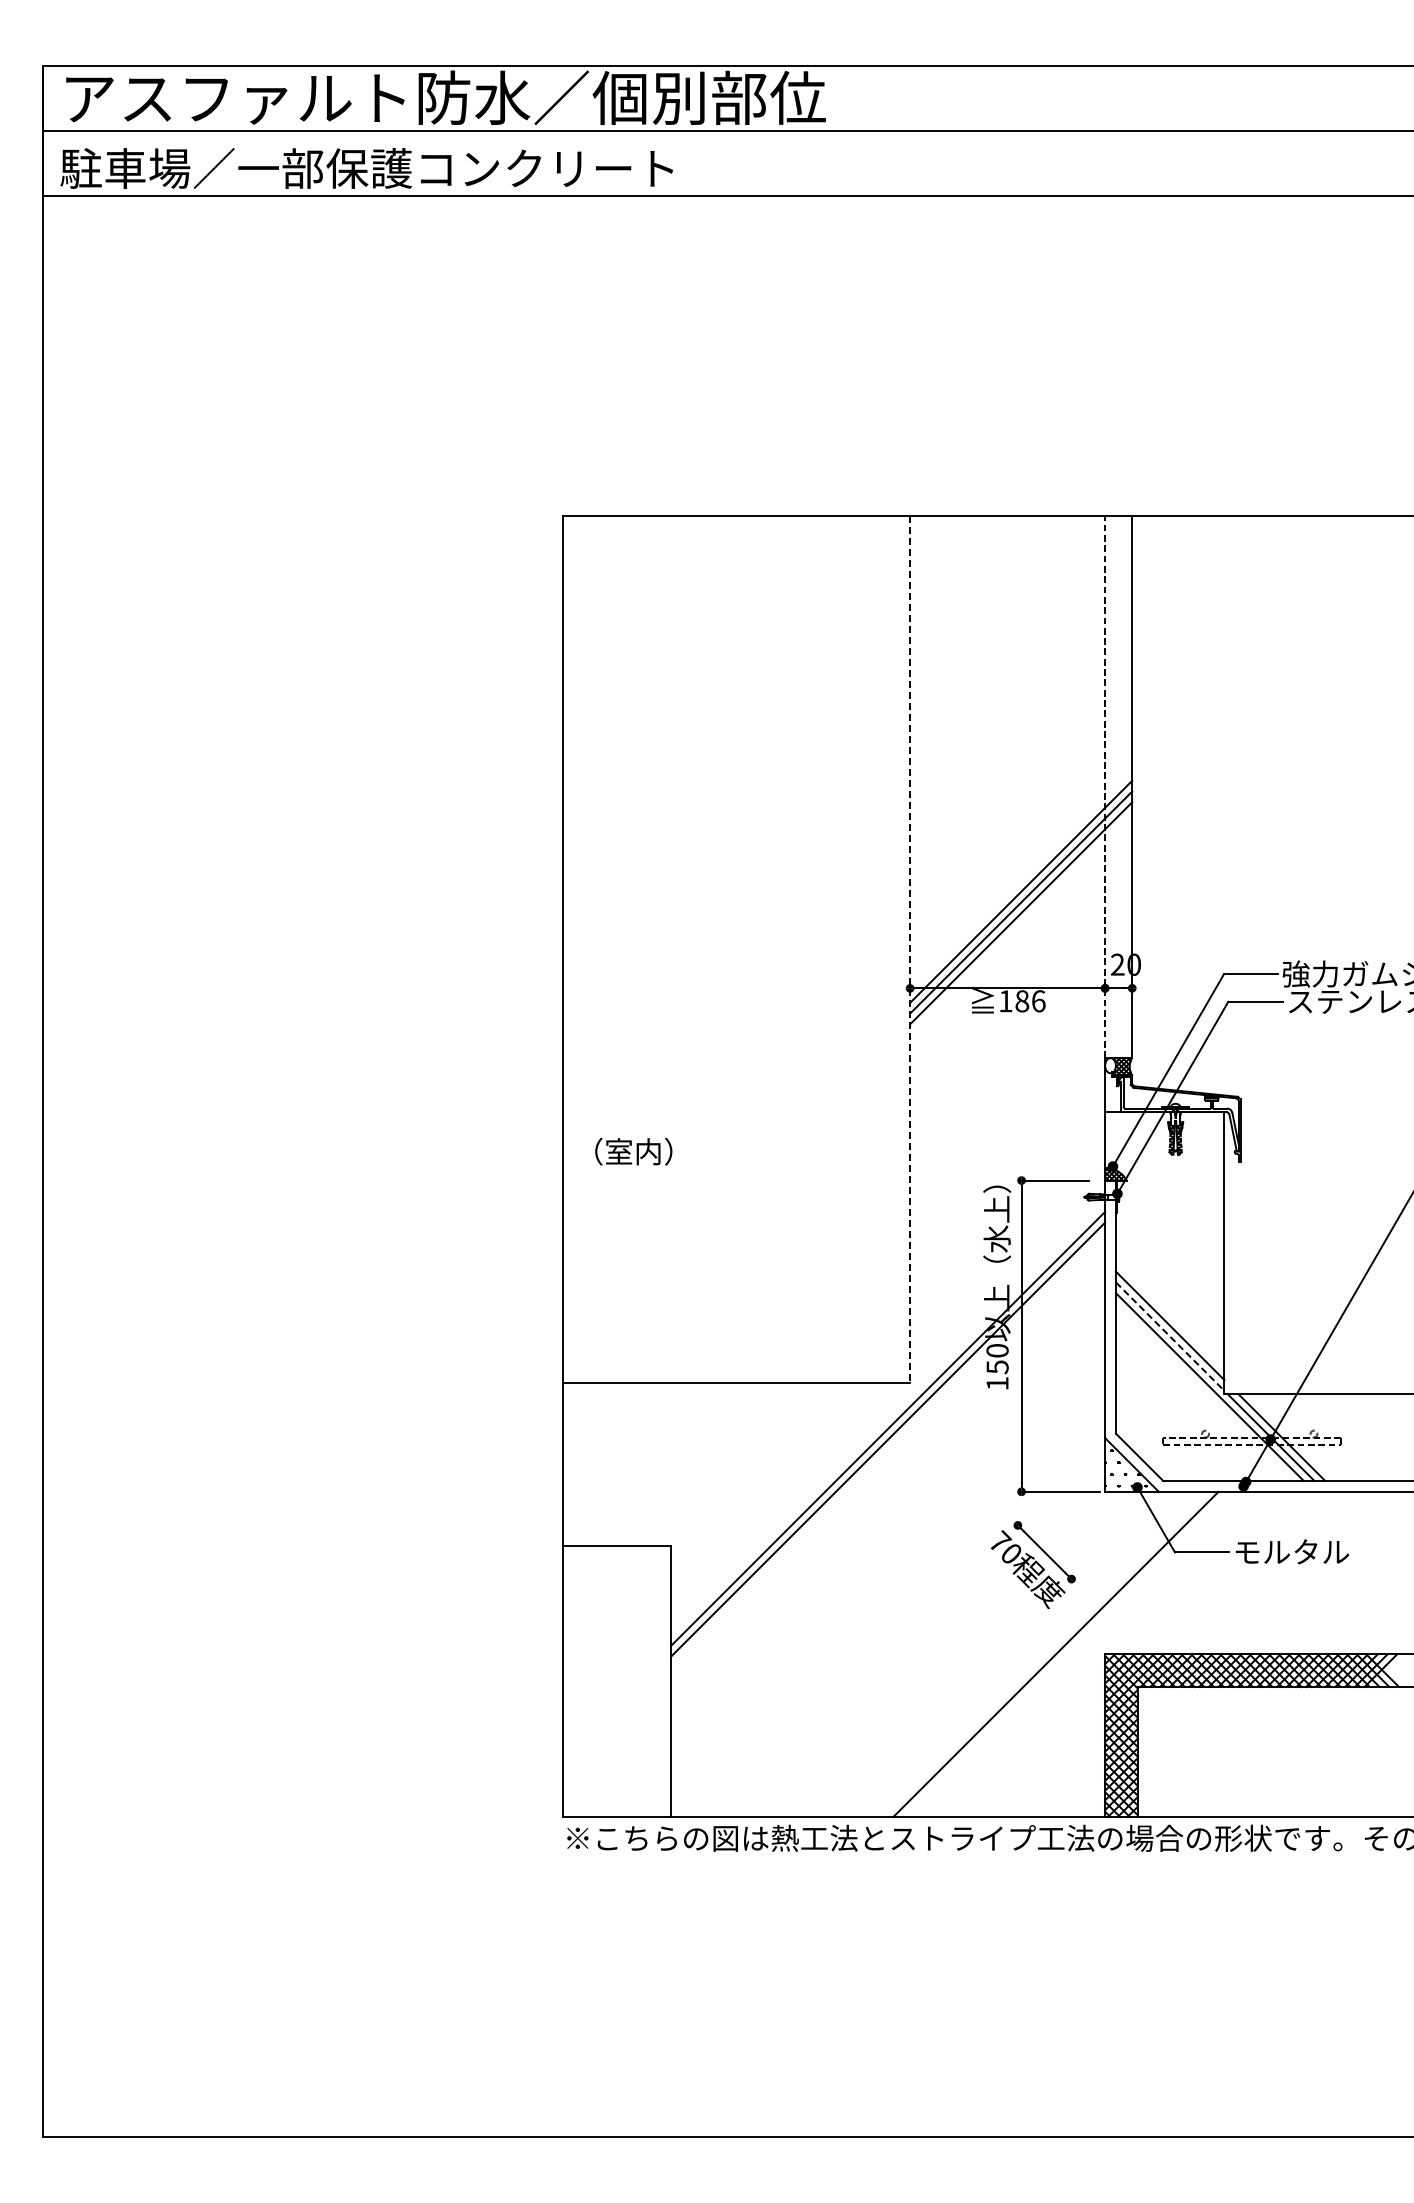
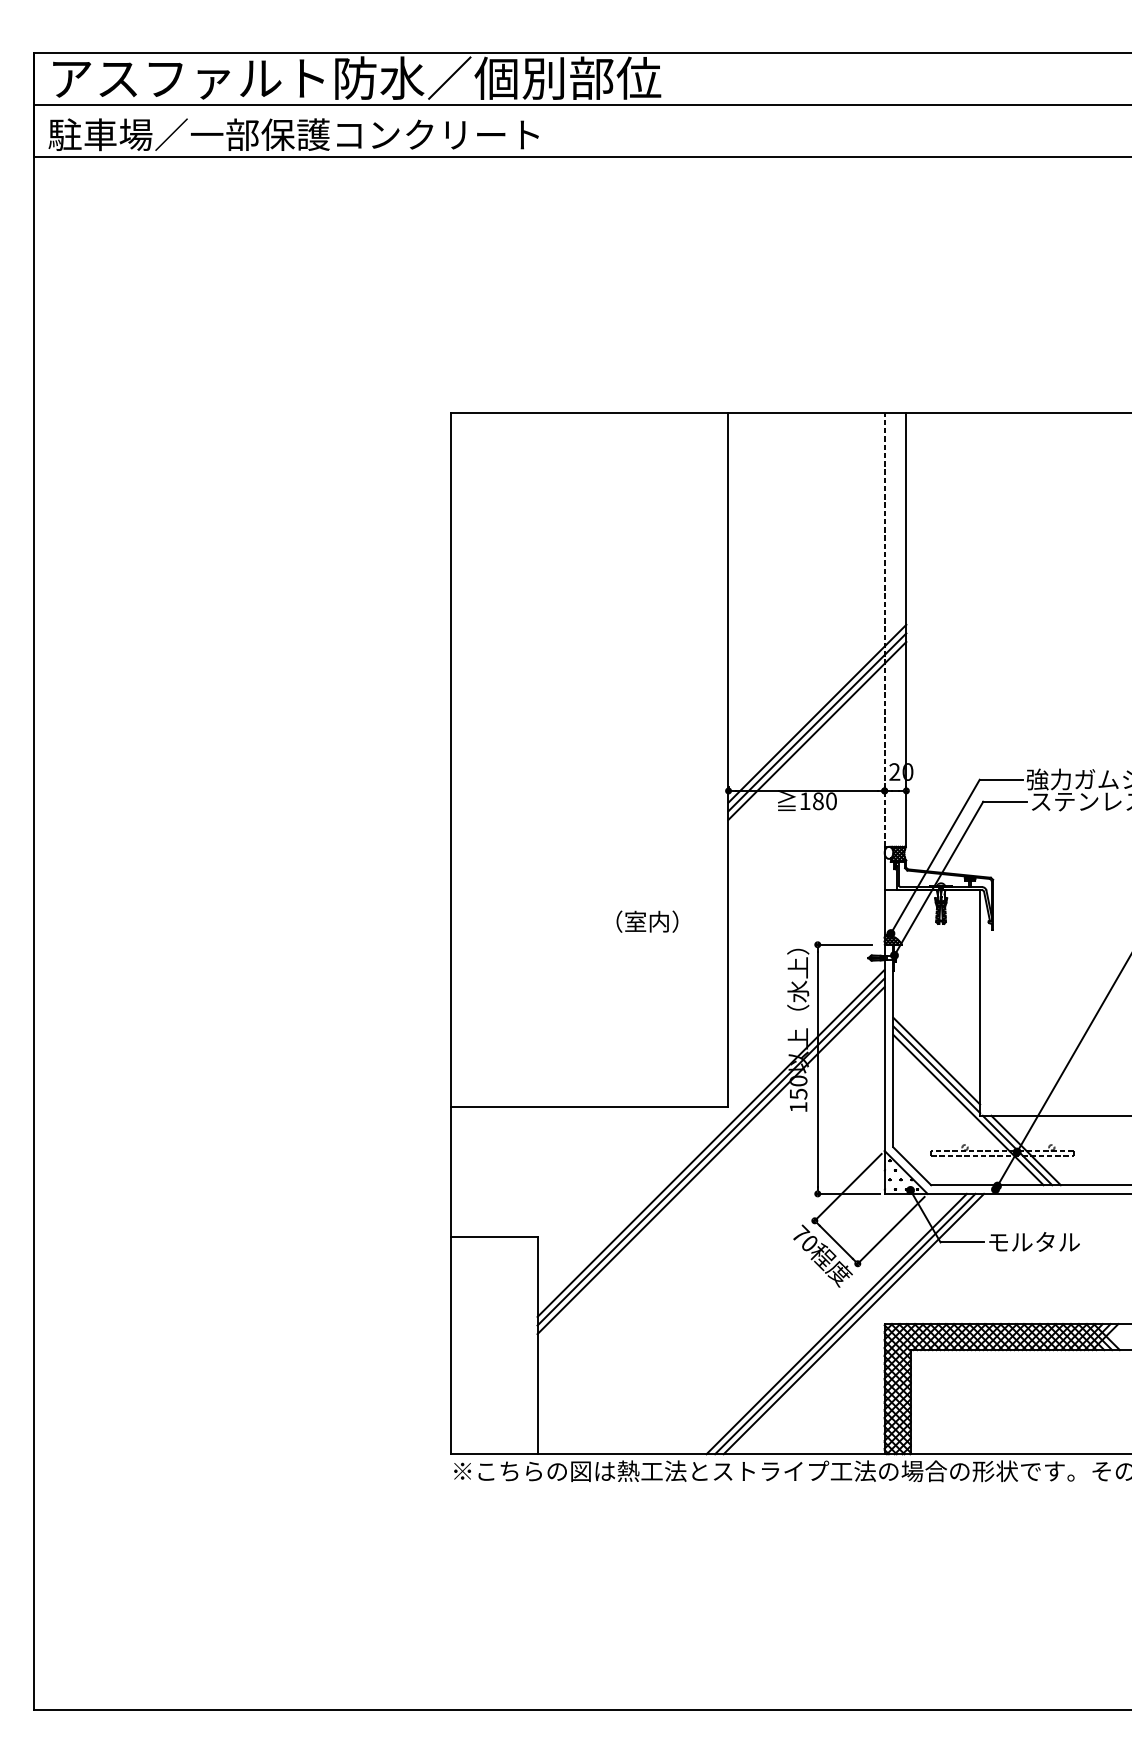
line: (910, 949) -> (728, 759), dashed -> solid
text: (1038, 1001) -> (831, 801), 186 -> 180
text: (633, 1151) -> (647, 921), moved
line: (1170, 1336) -> (936, 1069), dashed -> solid
line: (888, 1450) -> (711, 1160), added
line: (1059, 1483) -> (848, 1187), added
line: (1113, 1537) -> (891, 1230), added
line: (1044, 1654) -> (836, 1324), added
line: (1066, 1654) -> (853, 1324), added

